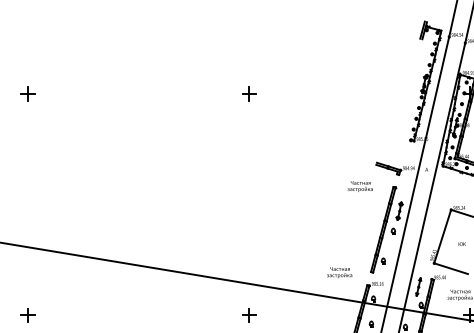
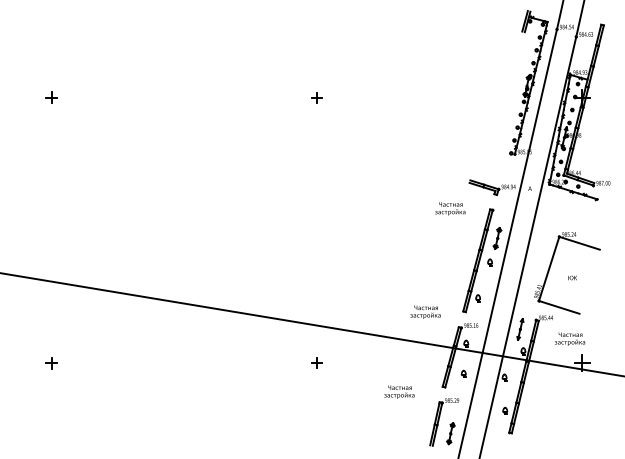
part: (27, 93) -> (51, 97), size x0.7
part: (248, 93) -> (316, 97), size x0.6
part: (27, 314) -> (51, 362), size x0.7
part: (248, 314) -> (316, 362), size x0.6

